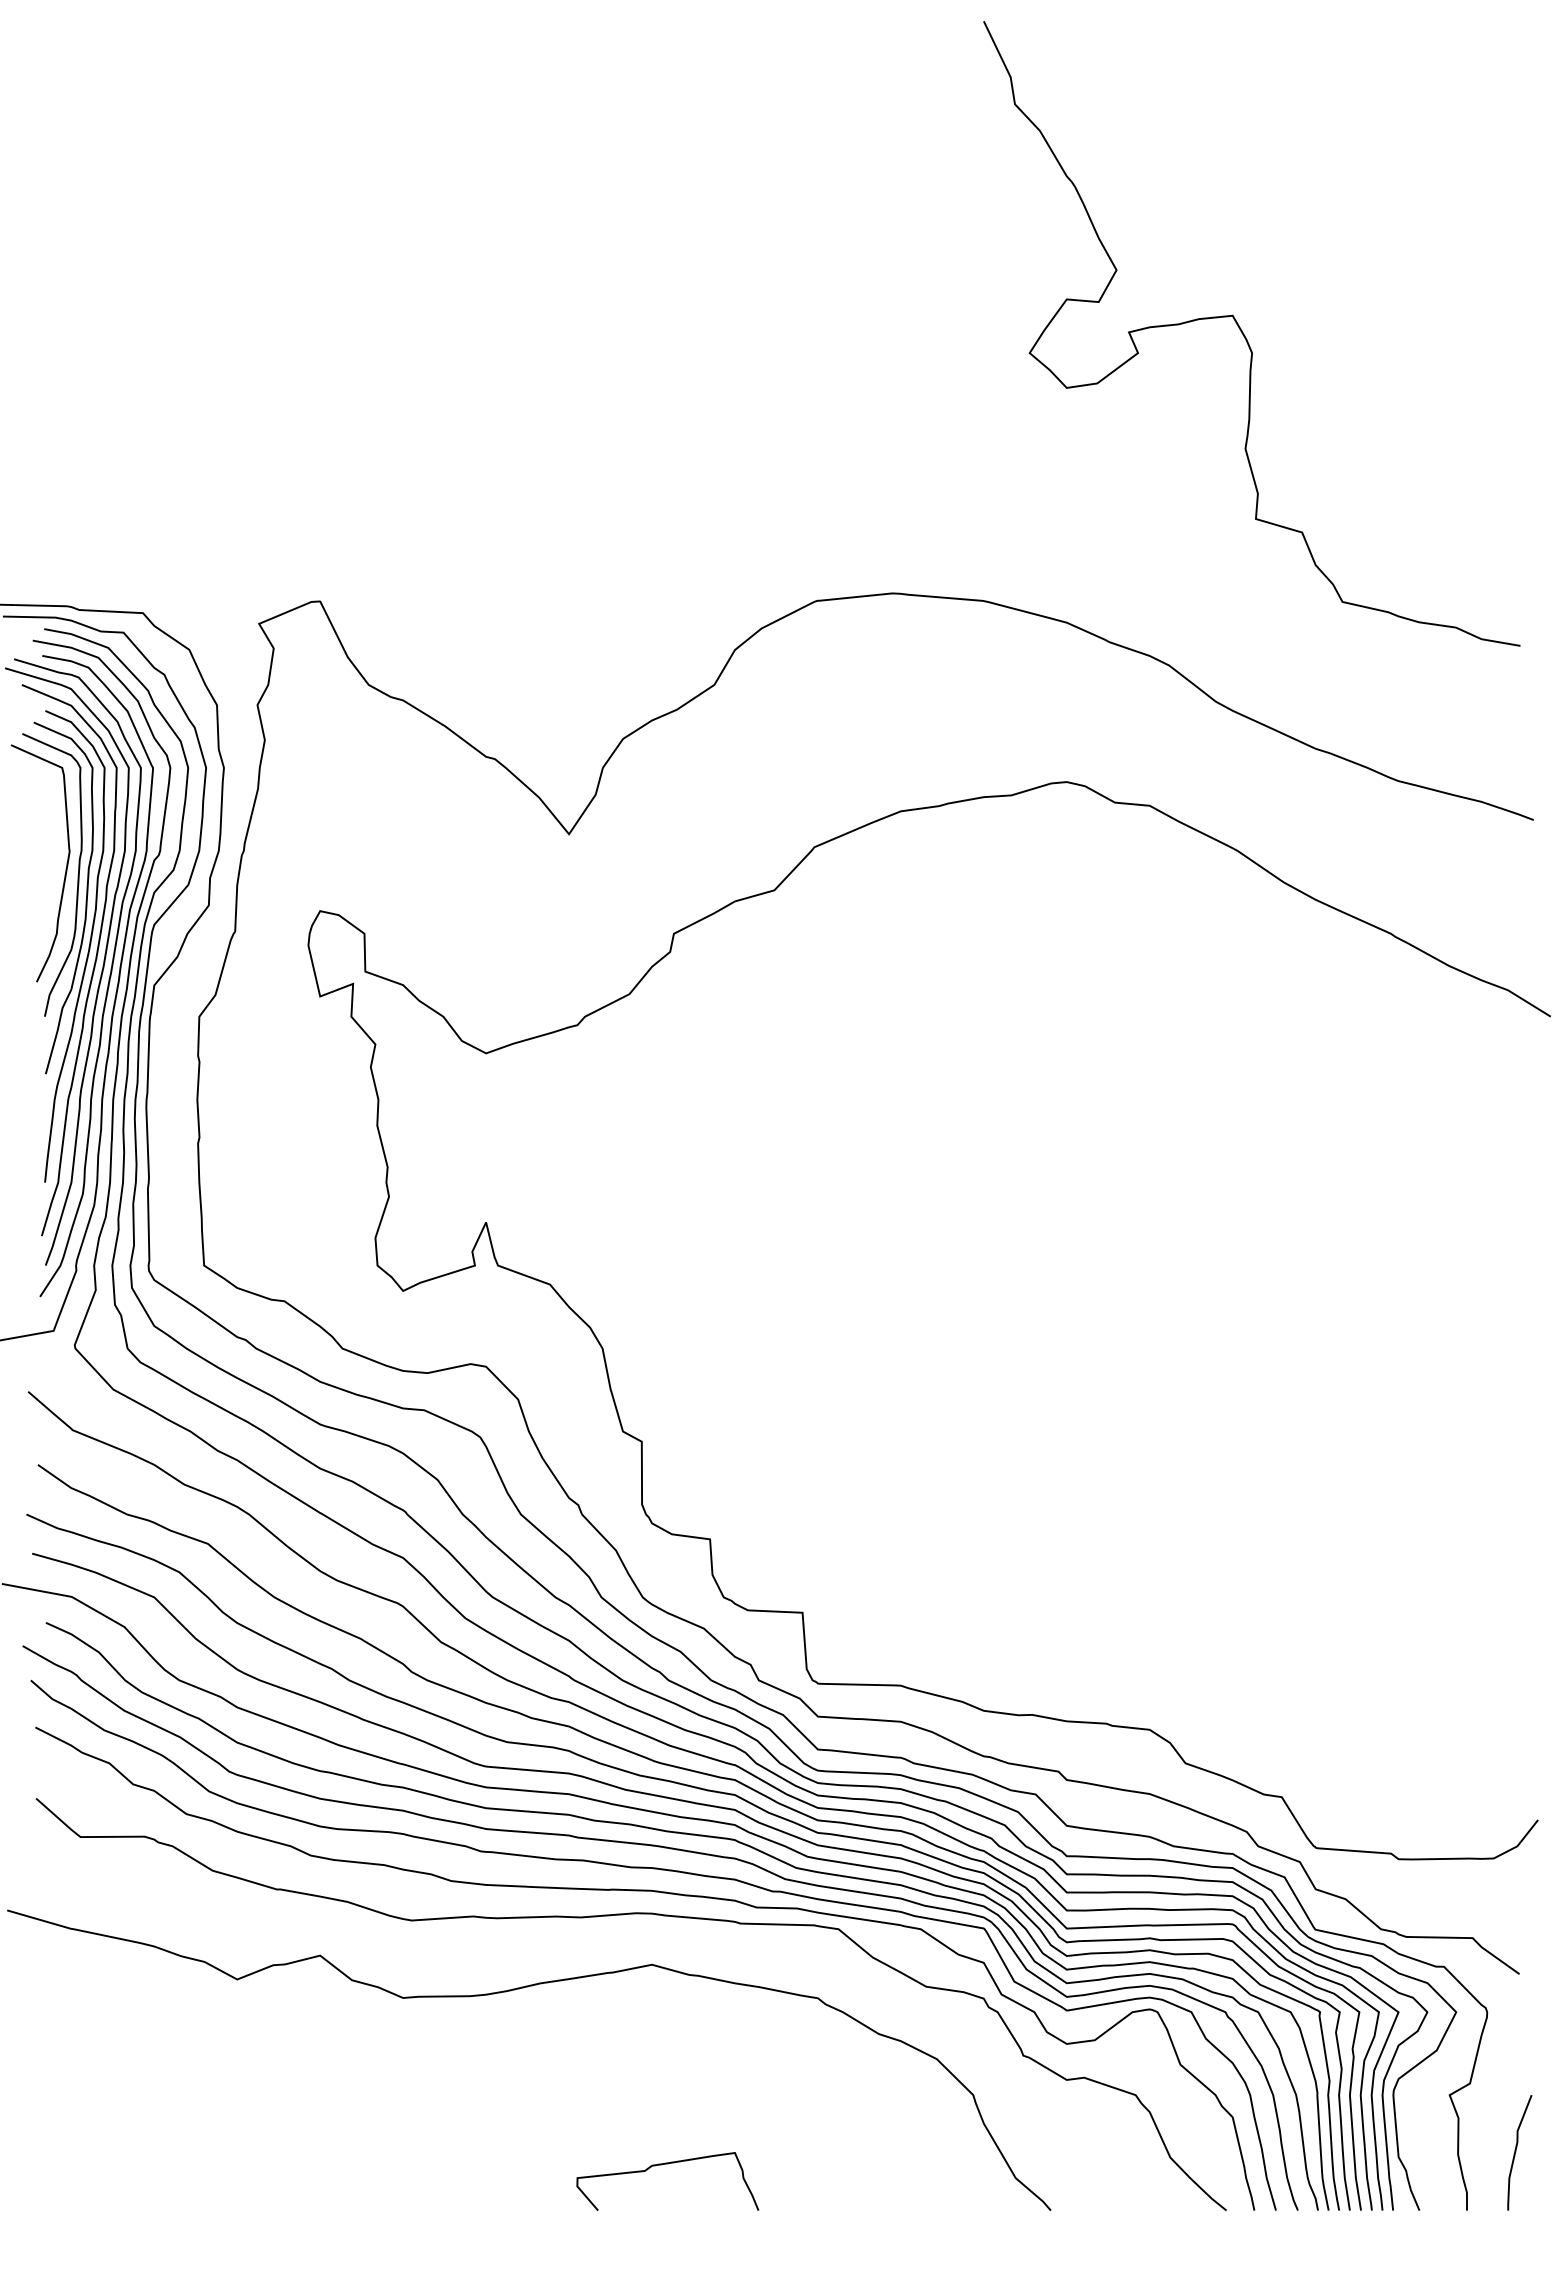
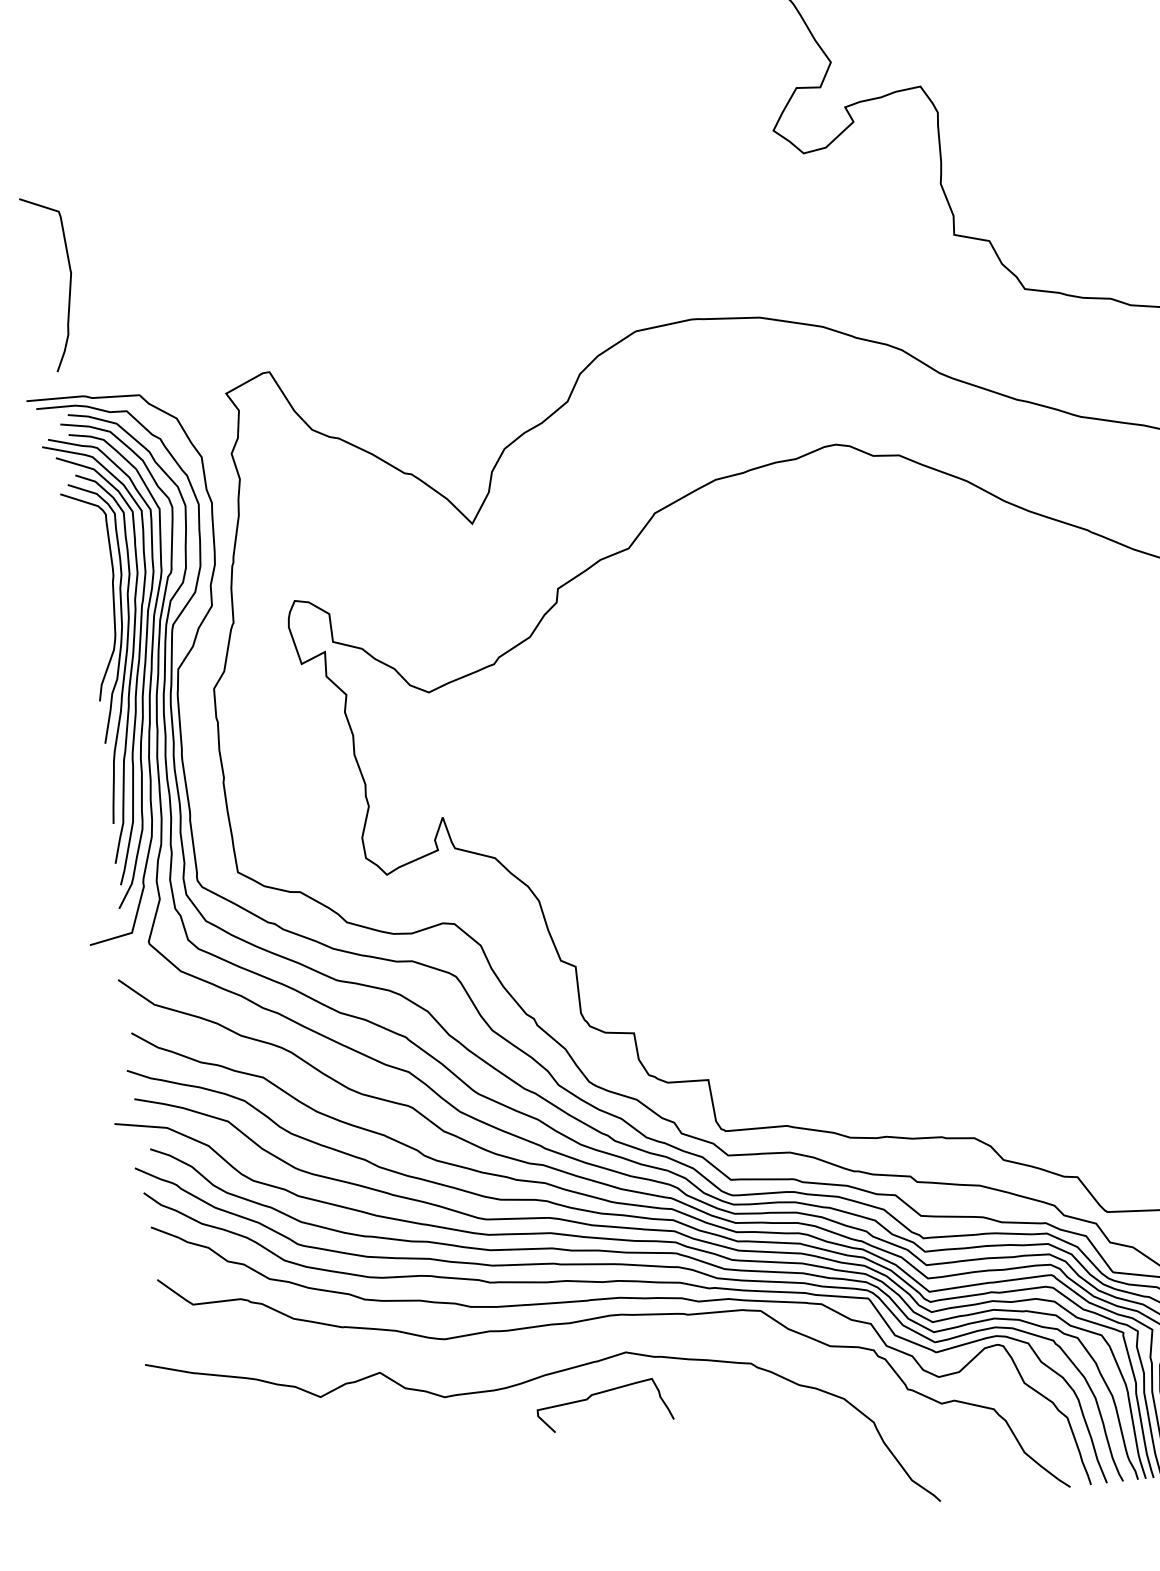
curve: (65, 868) -> (69, 285), moved
curve: (667, 2164) -> (603, 1392), moved

